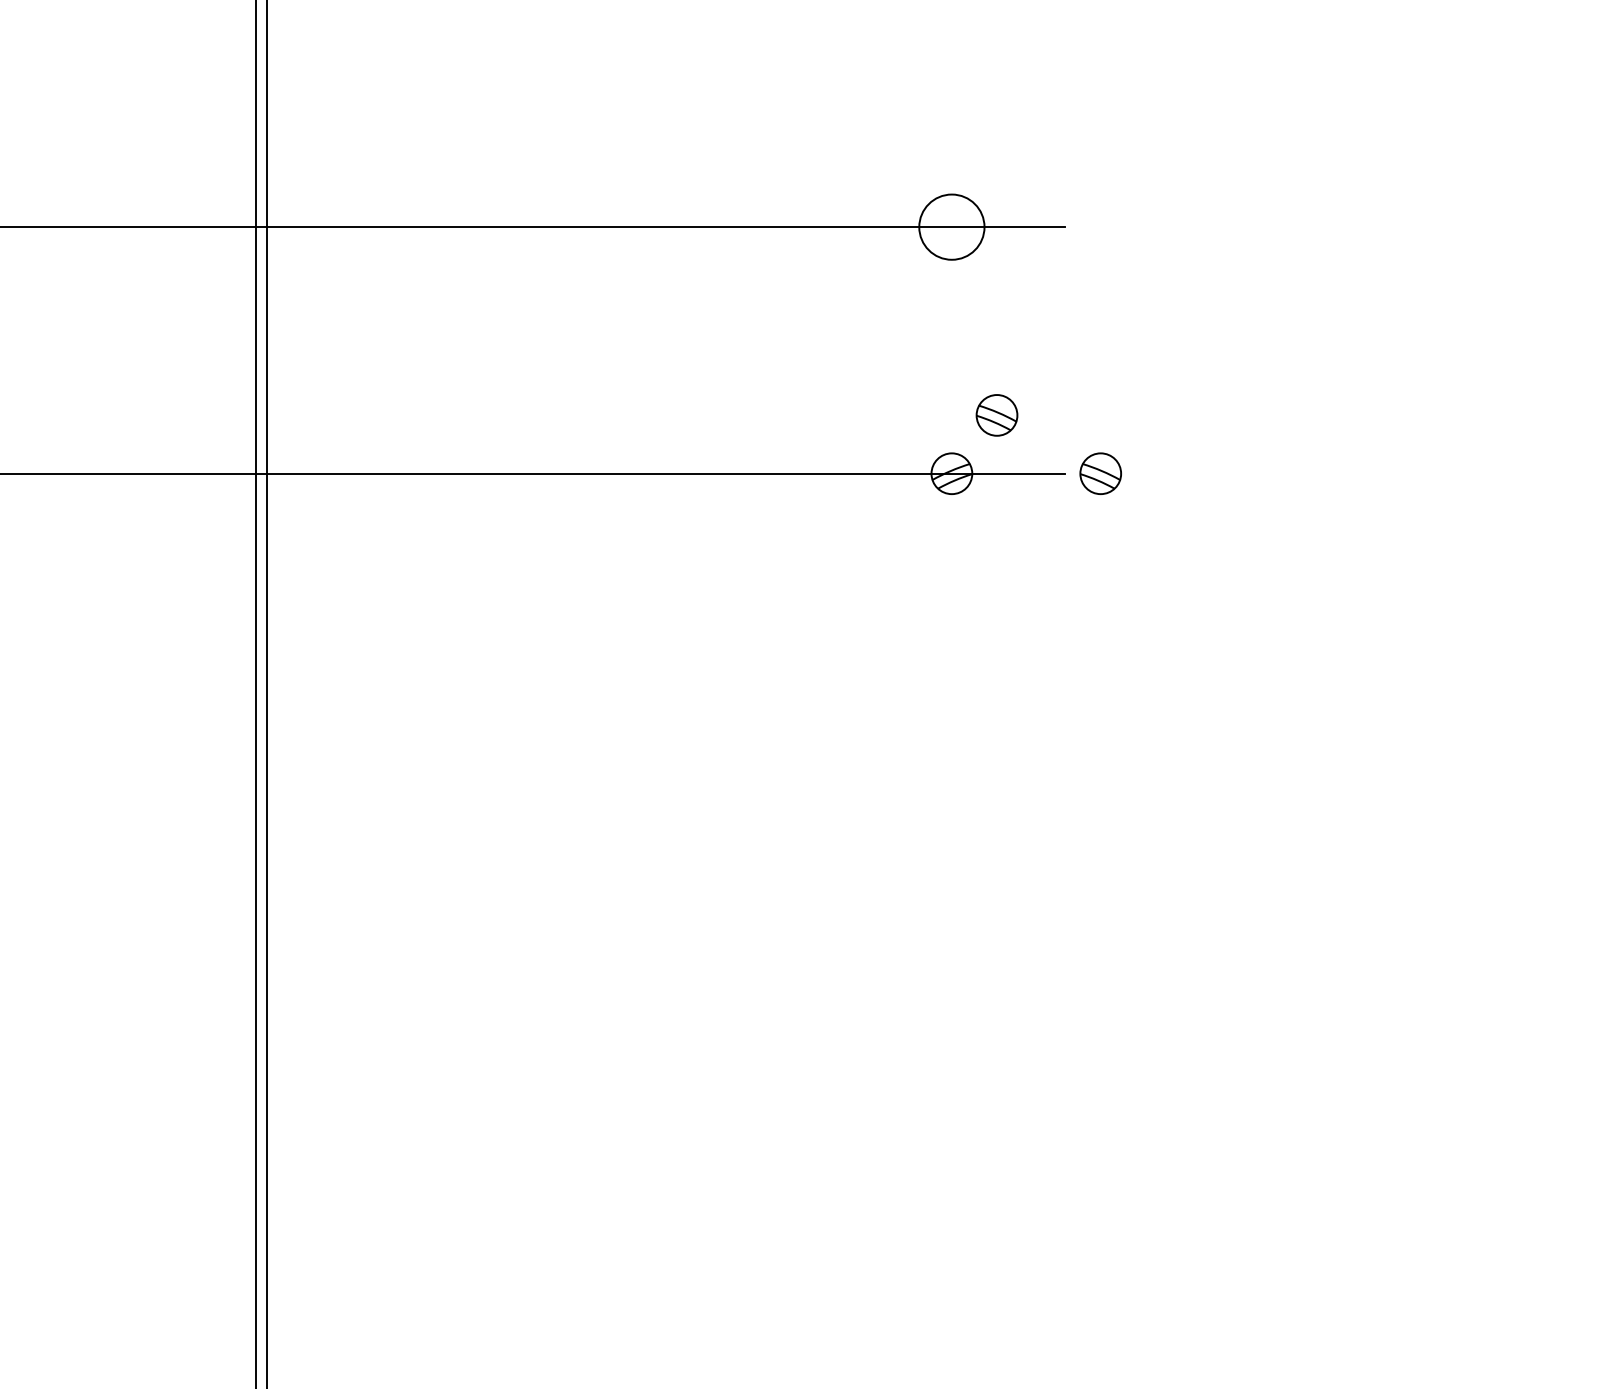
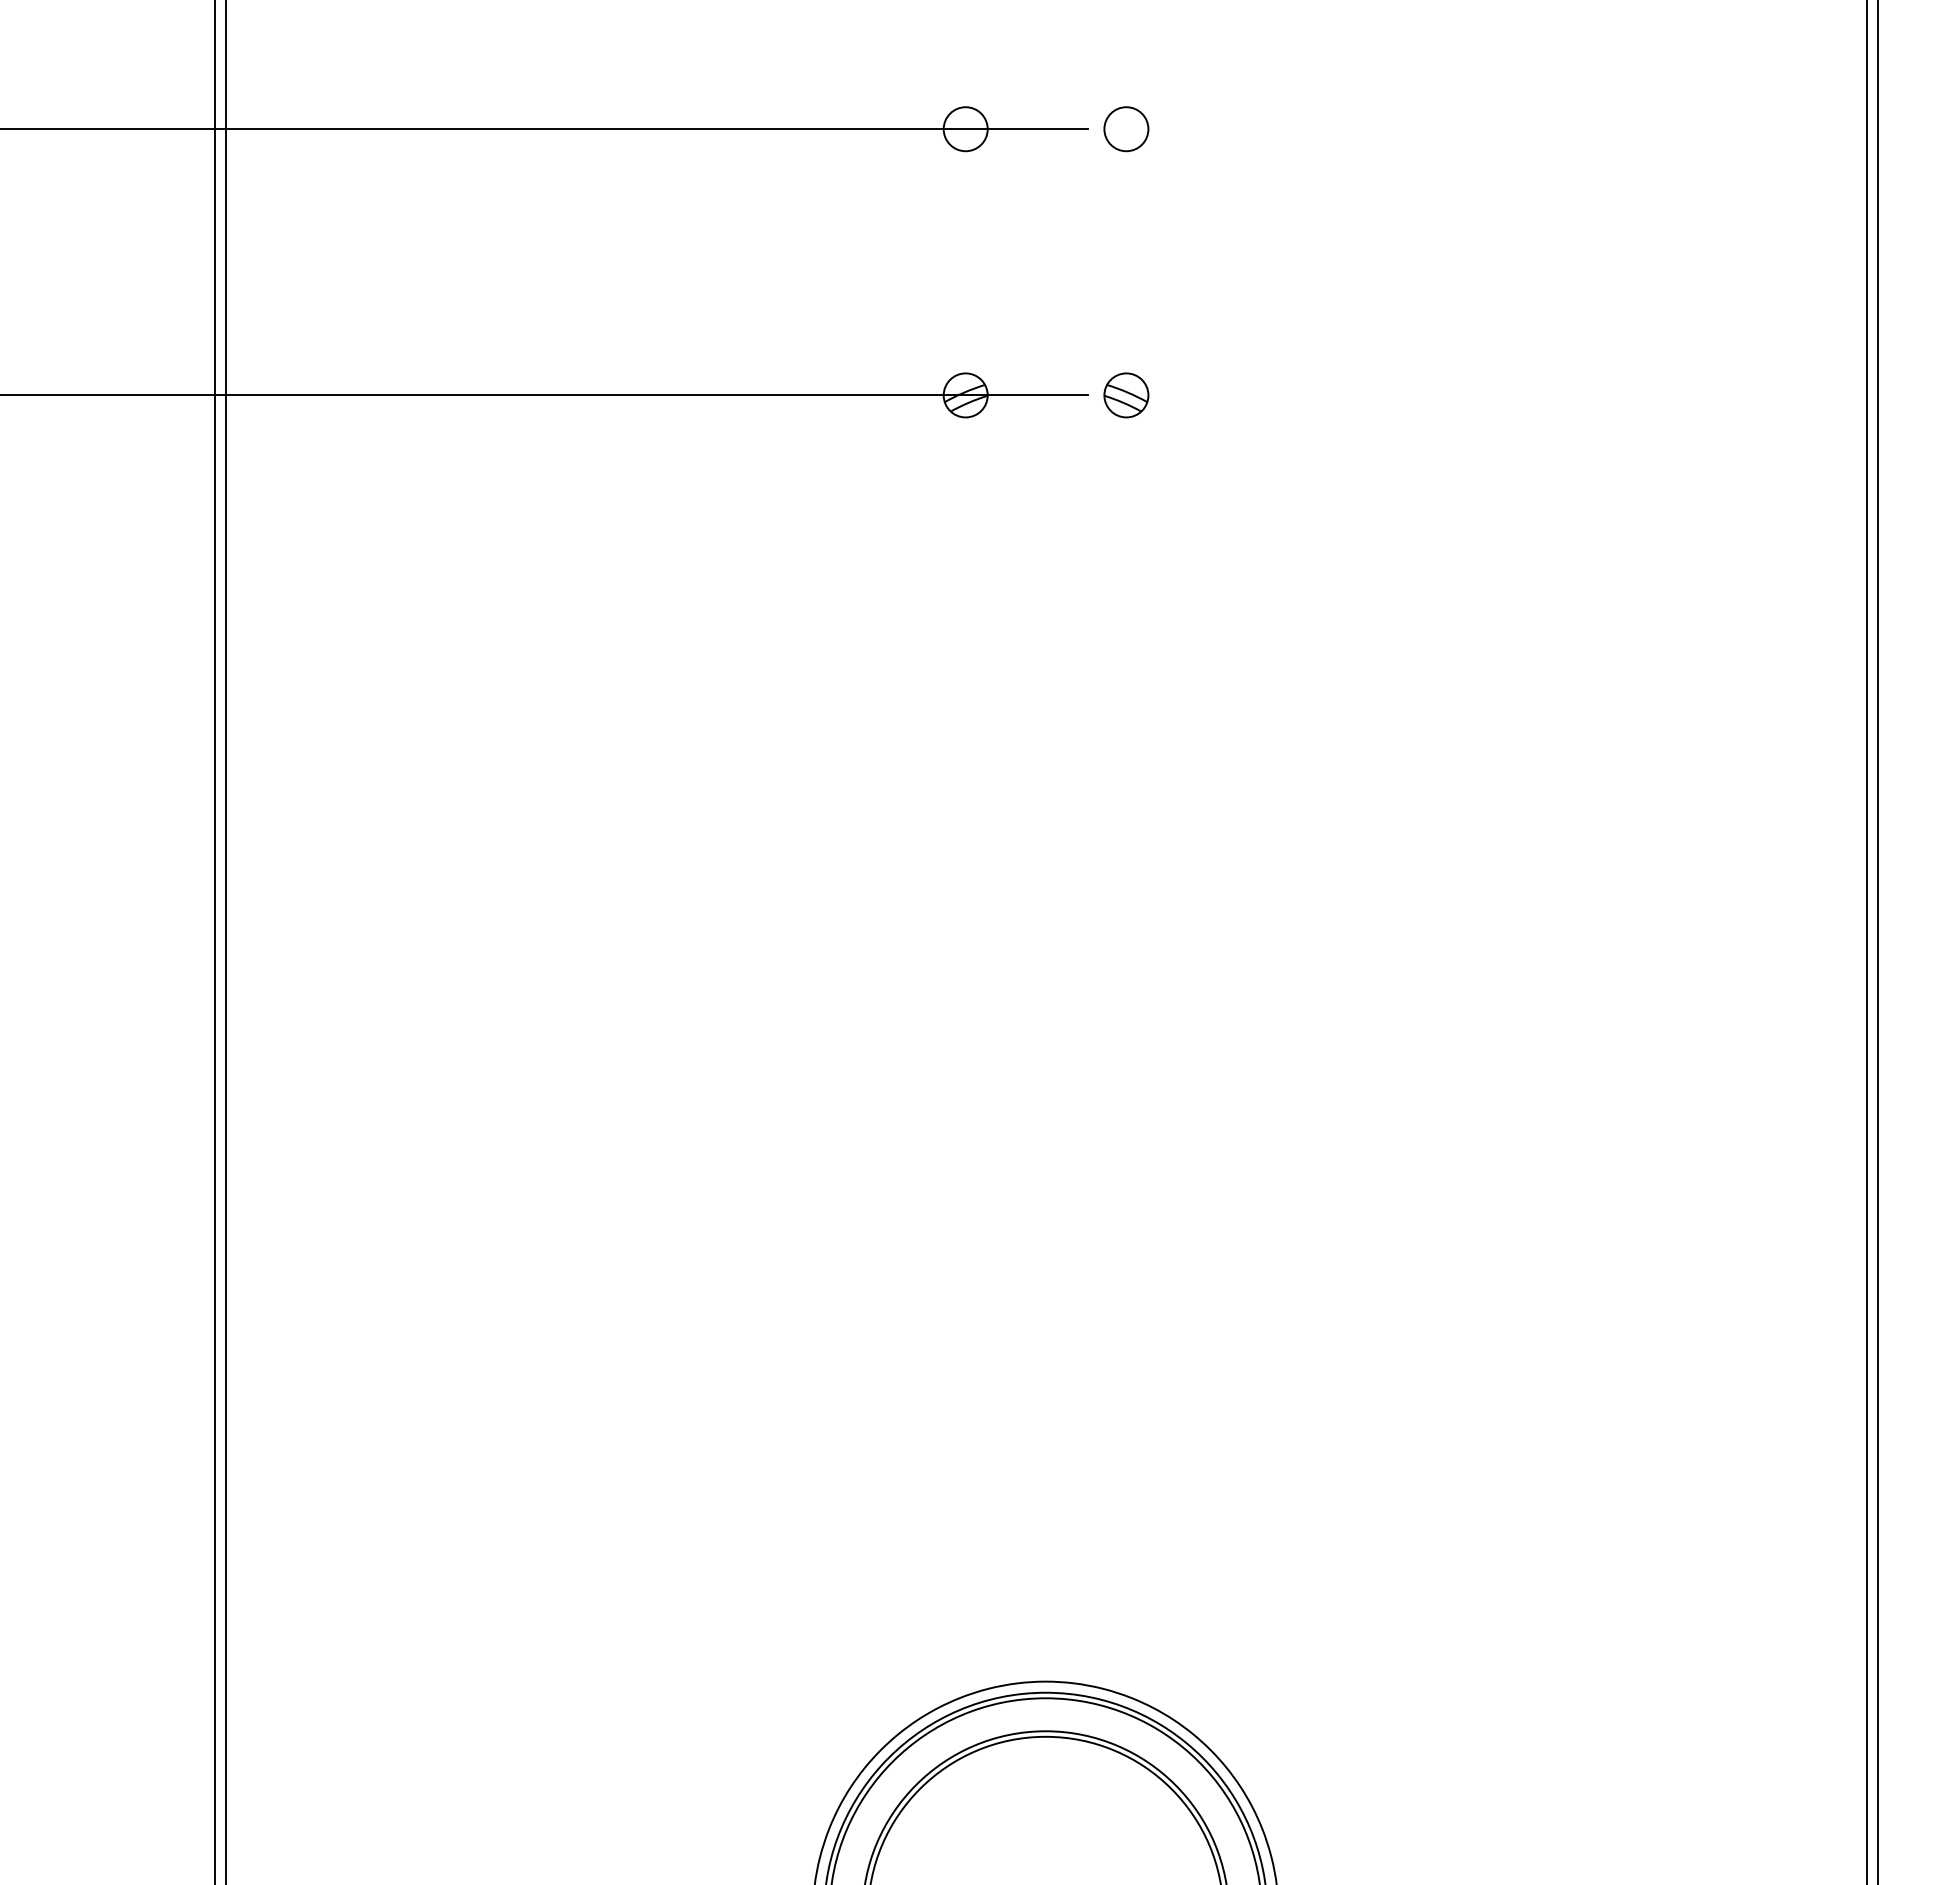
circle: (951, 227) -> (965, 129), size x0.62
circle: (1100, 227) -> (1126, 129), added
part: (997, 415) -> (1014, 332), removed

